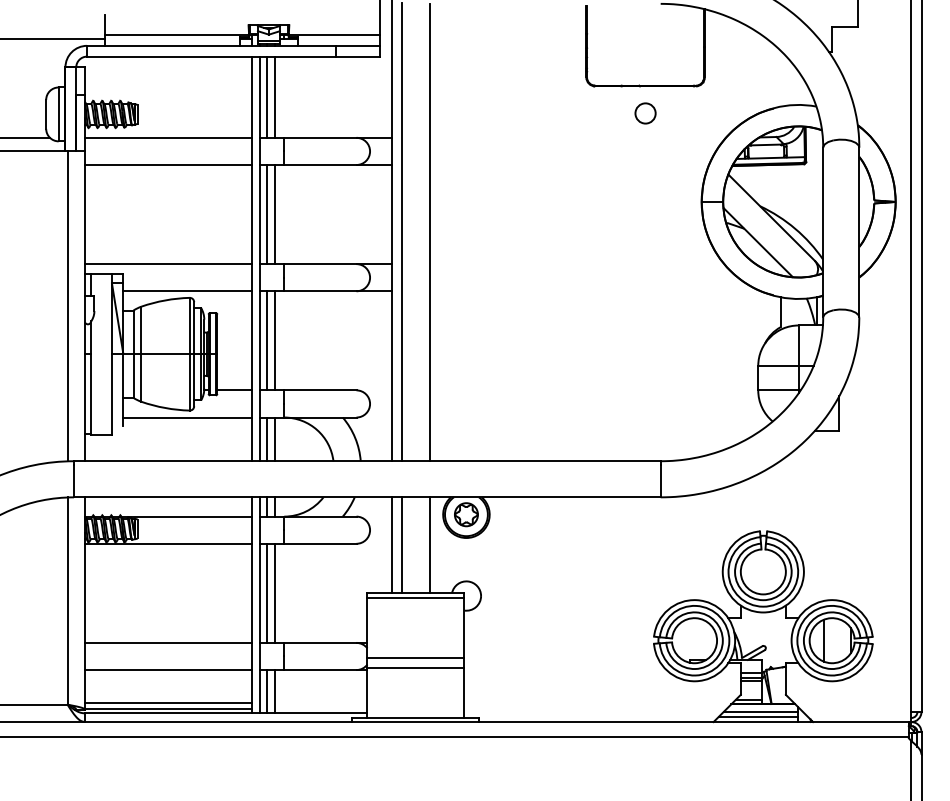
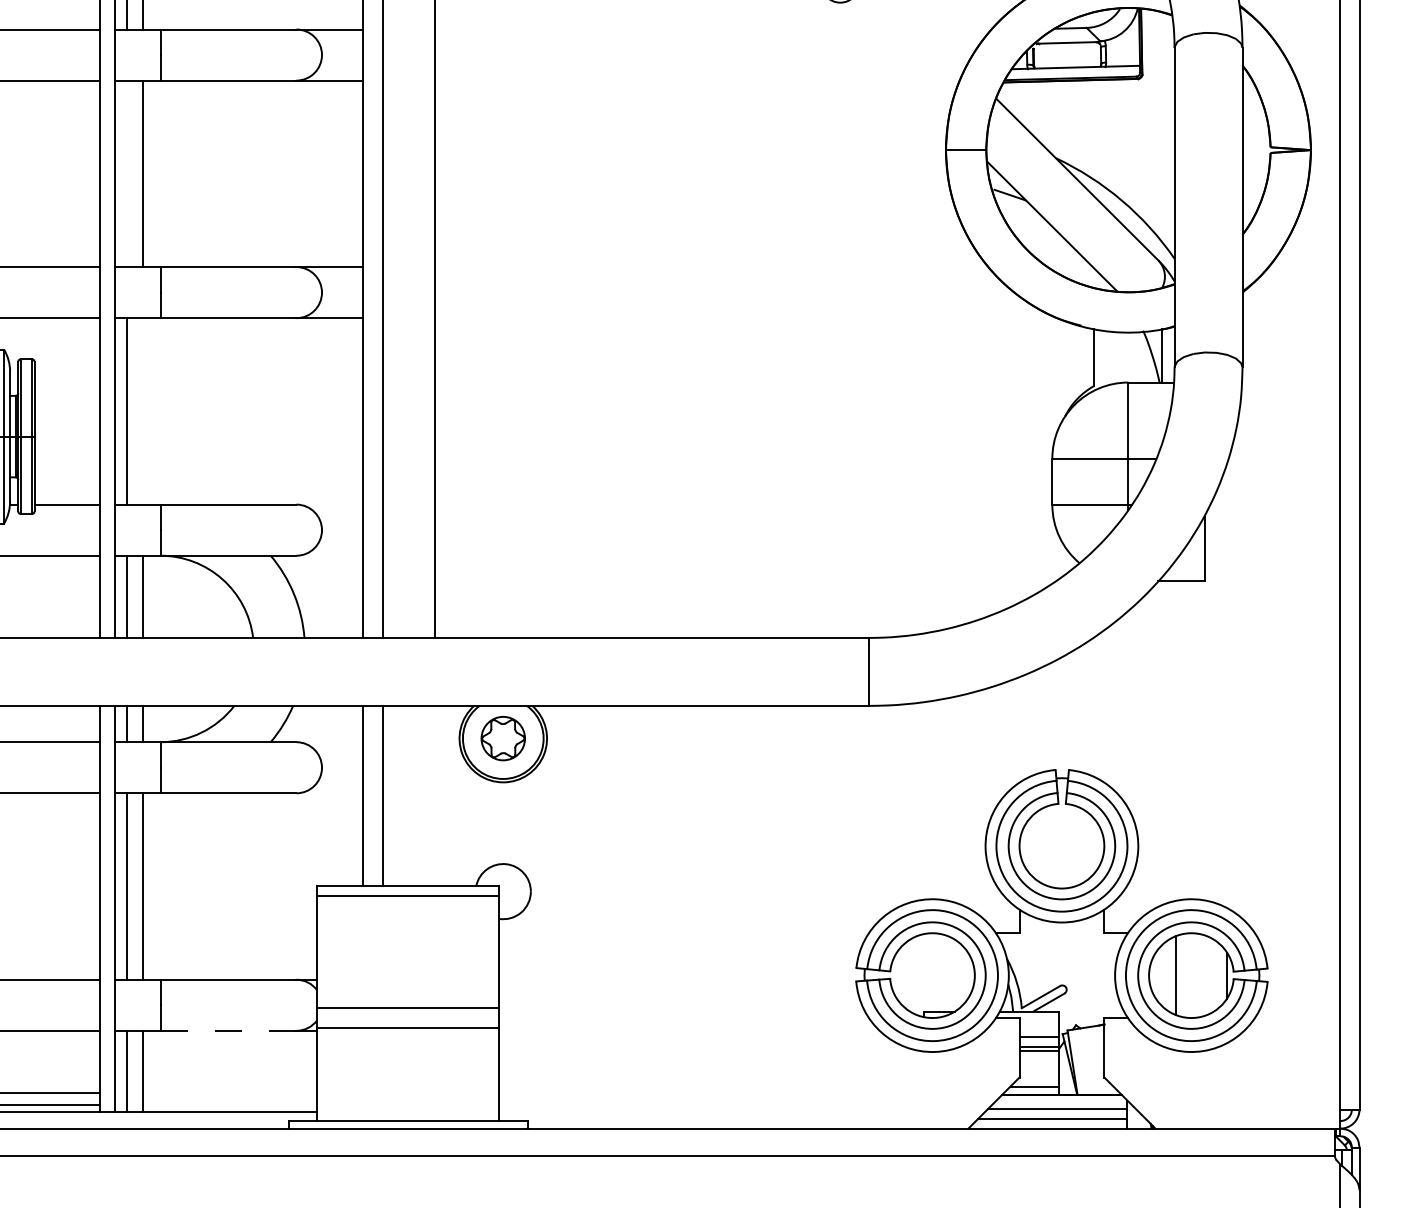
line: (266, 214) -> (127, 173), removed
line: (274, 340) -> (142, 410), removed
line: (430, 545) -> (435, 796), removed
line: (320, 670) -> (228, 1031), solid -> dashed

